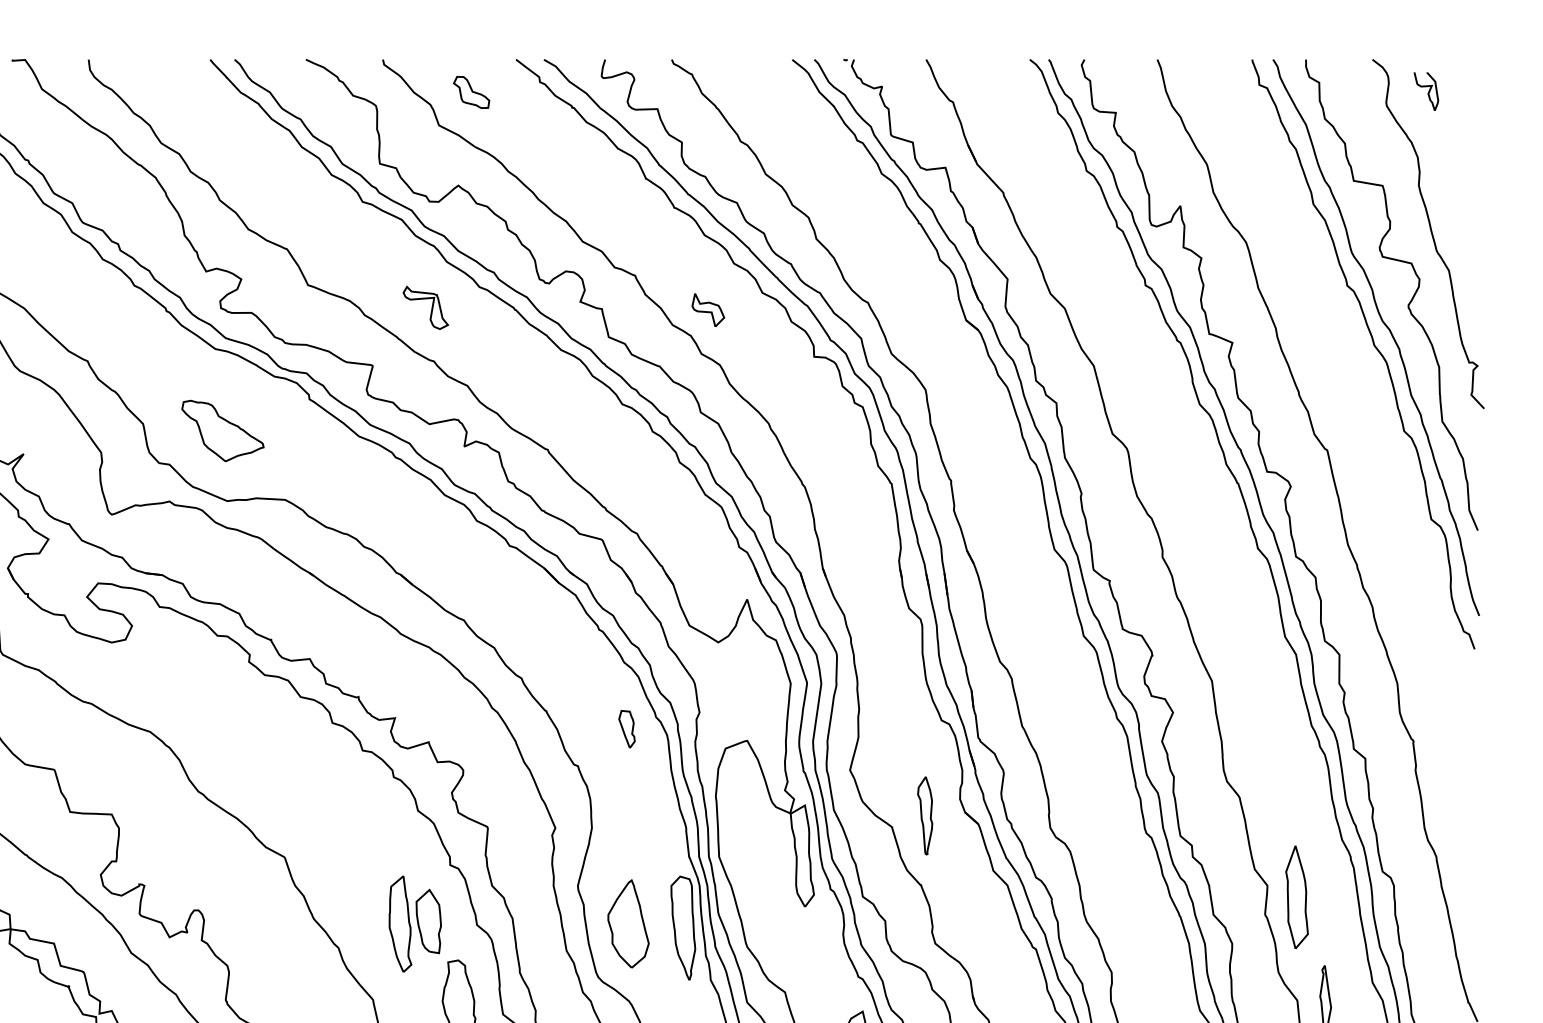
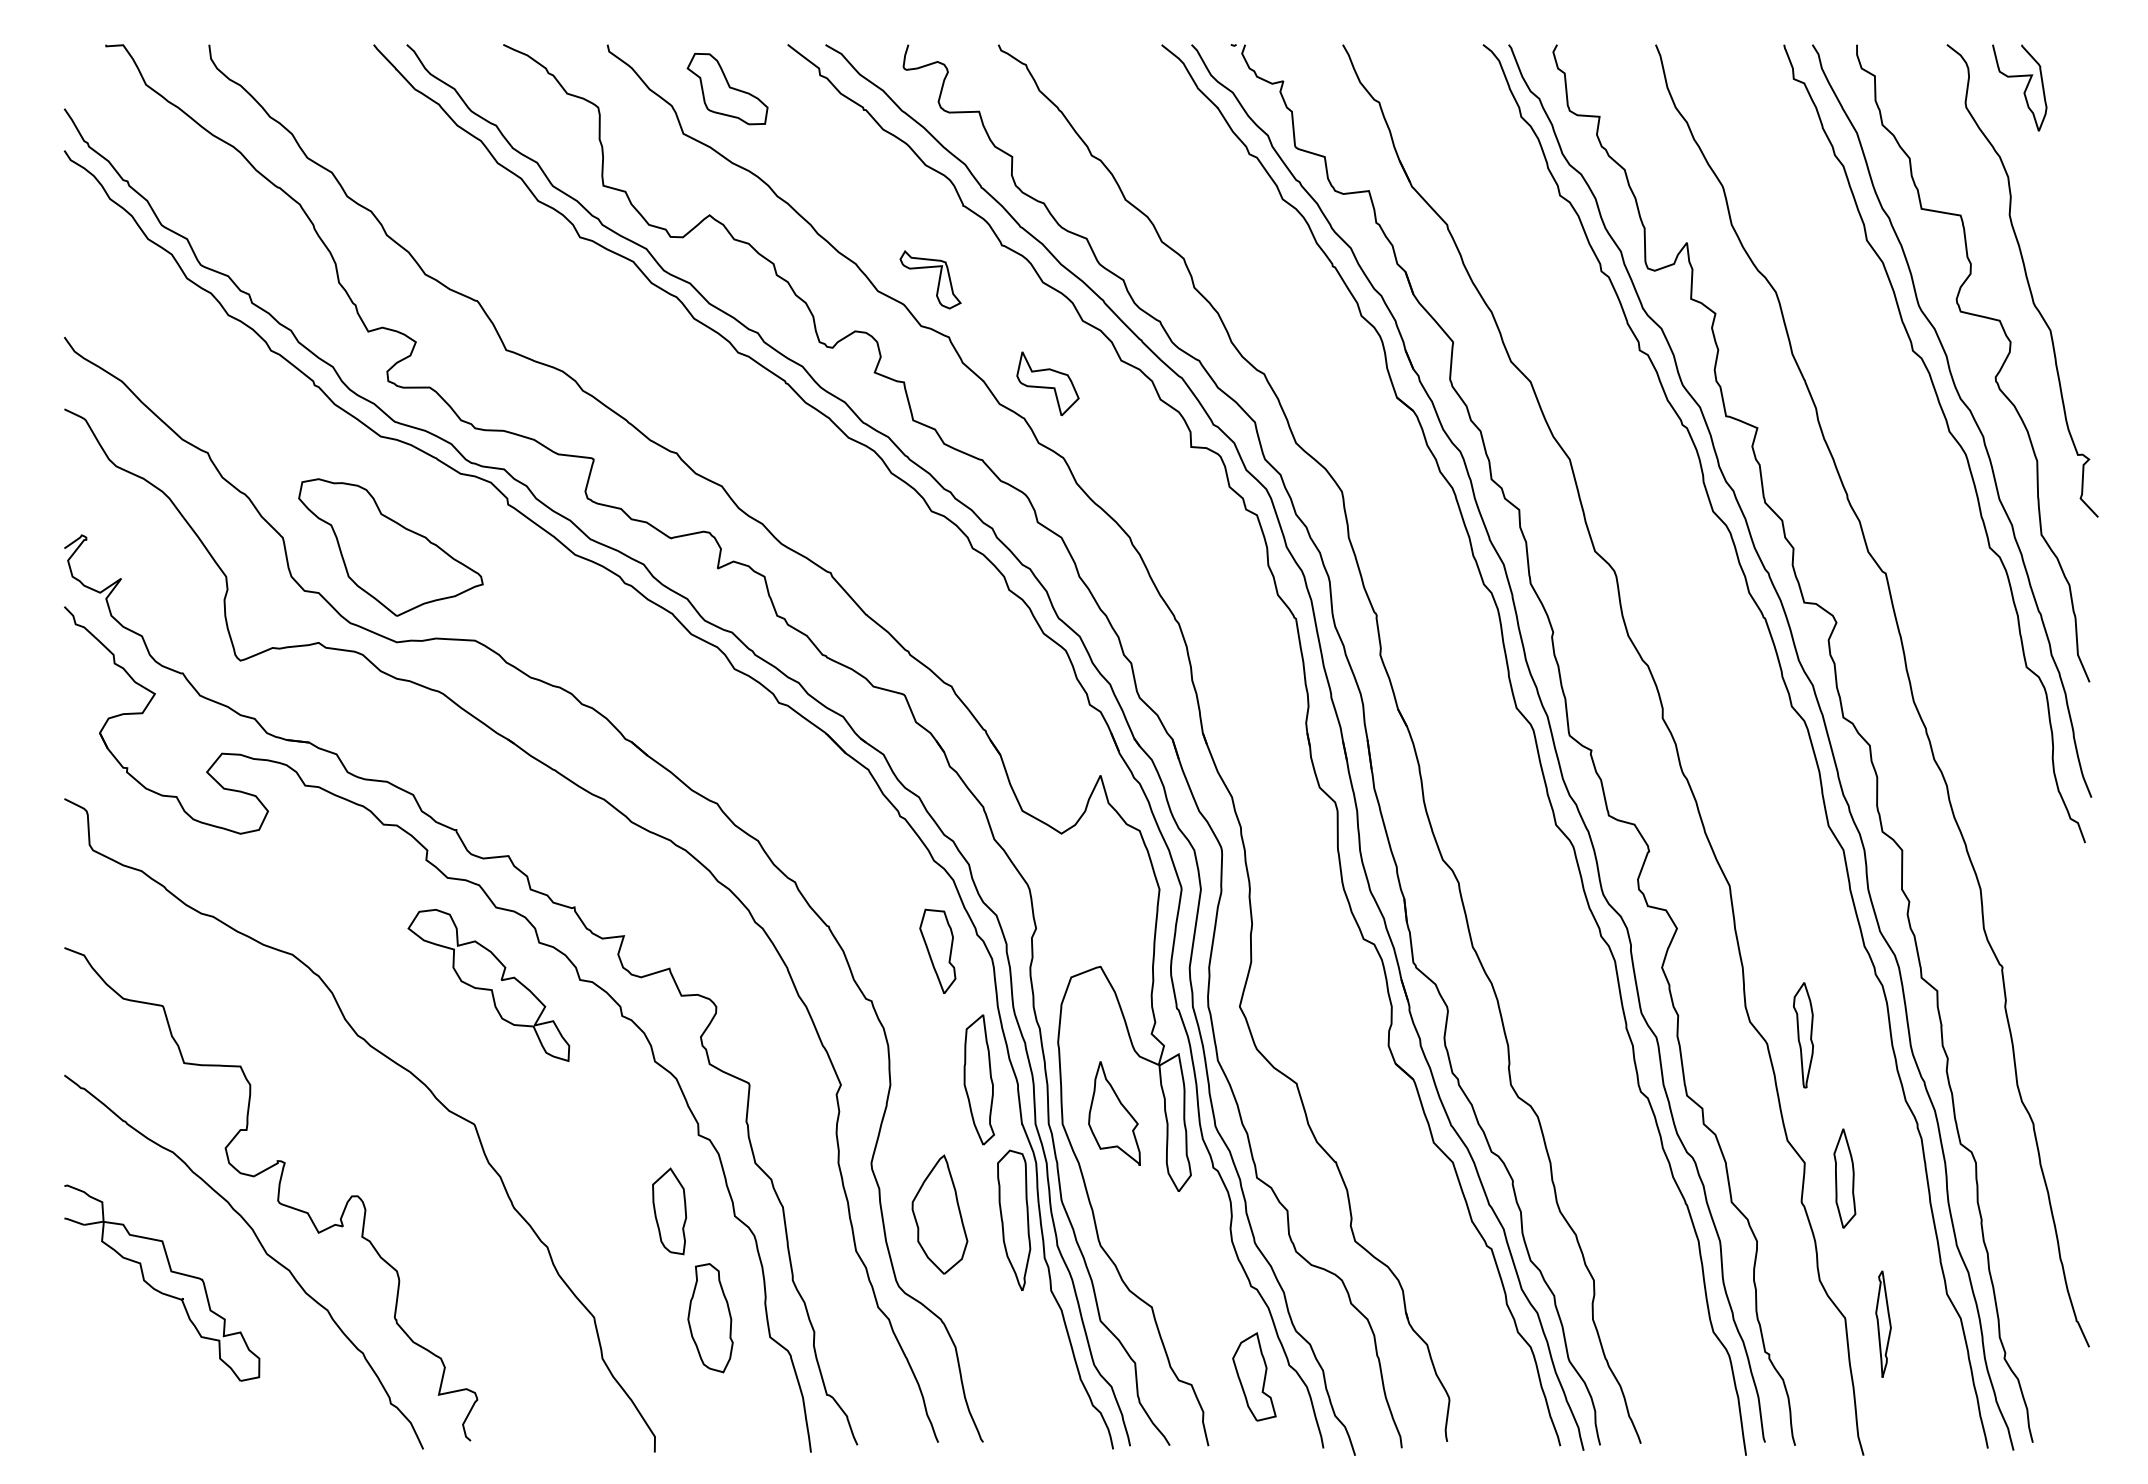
part: (1426, 91) -> (2019, 87), size x1.67
part: (471, 92) -> (727, 89), size x1.67
part: (431, 307) -> (938, 279), moved
part: (707, 309) -> (1047, 383), size x1.43
part: (222, 431) -> (390, 547), size x1.67
part: (626, 728) -> (937, 950), size x1.67
part: (295, 754) -> (488, 985), added
part: (925, 815) -> (1803, 1035), moved
part: (757, 849) -> (1114, 1113), added
part: (1296, 897) -> (1844, 1178), size x0.71
part: (399, 923) -> (978, 1079), moved

